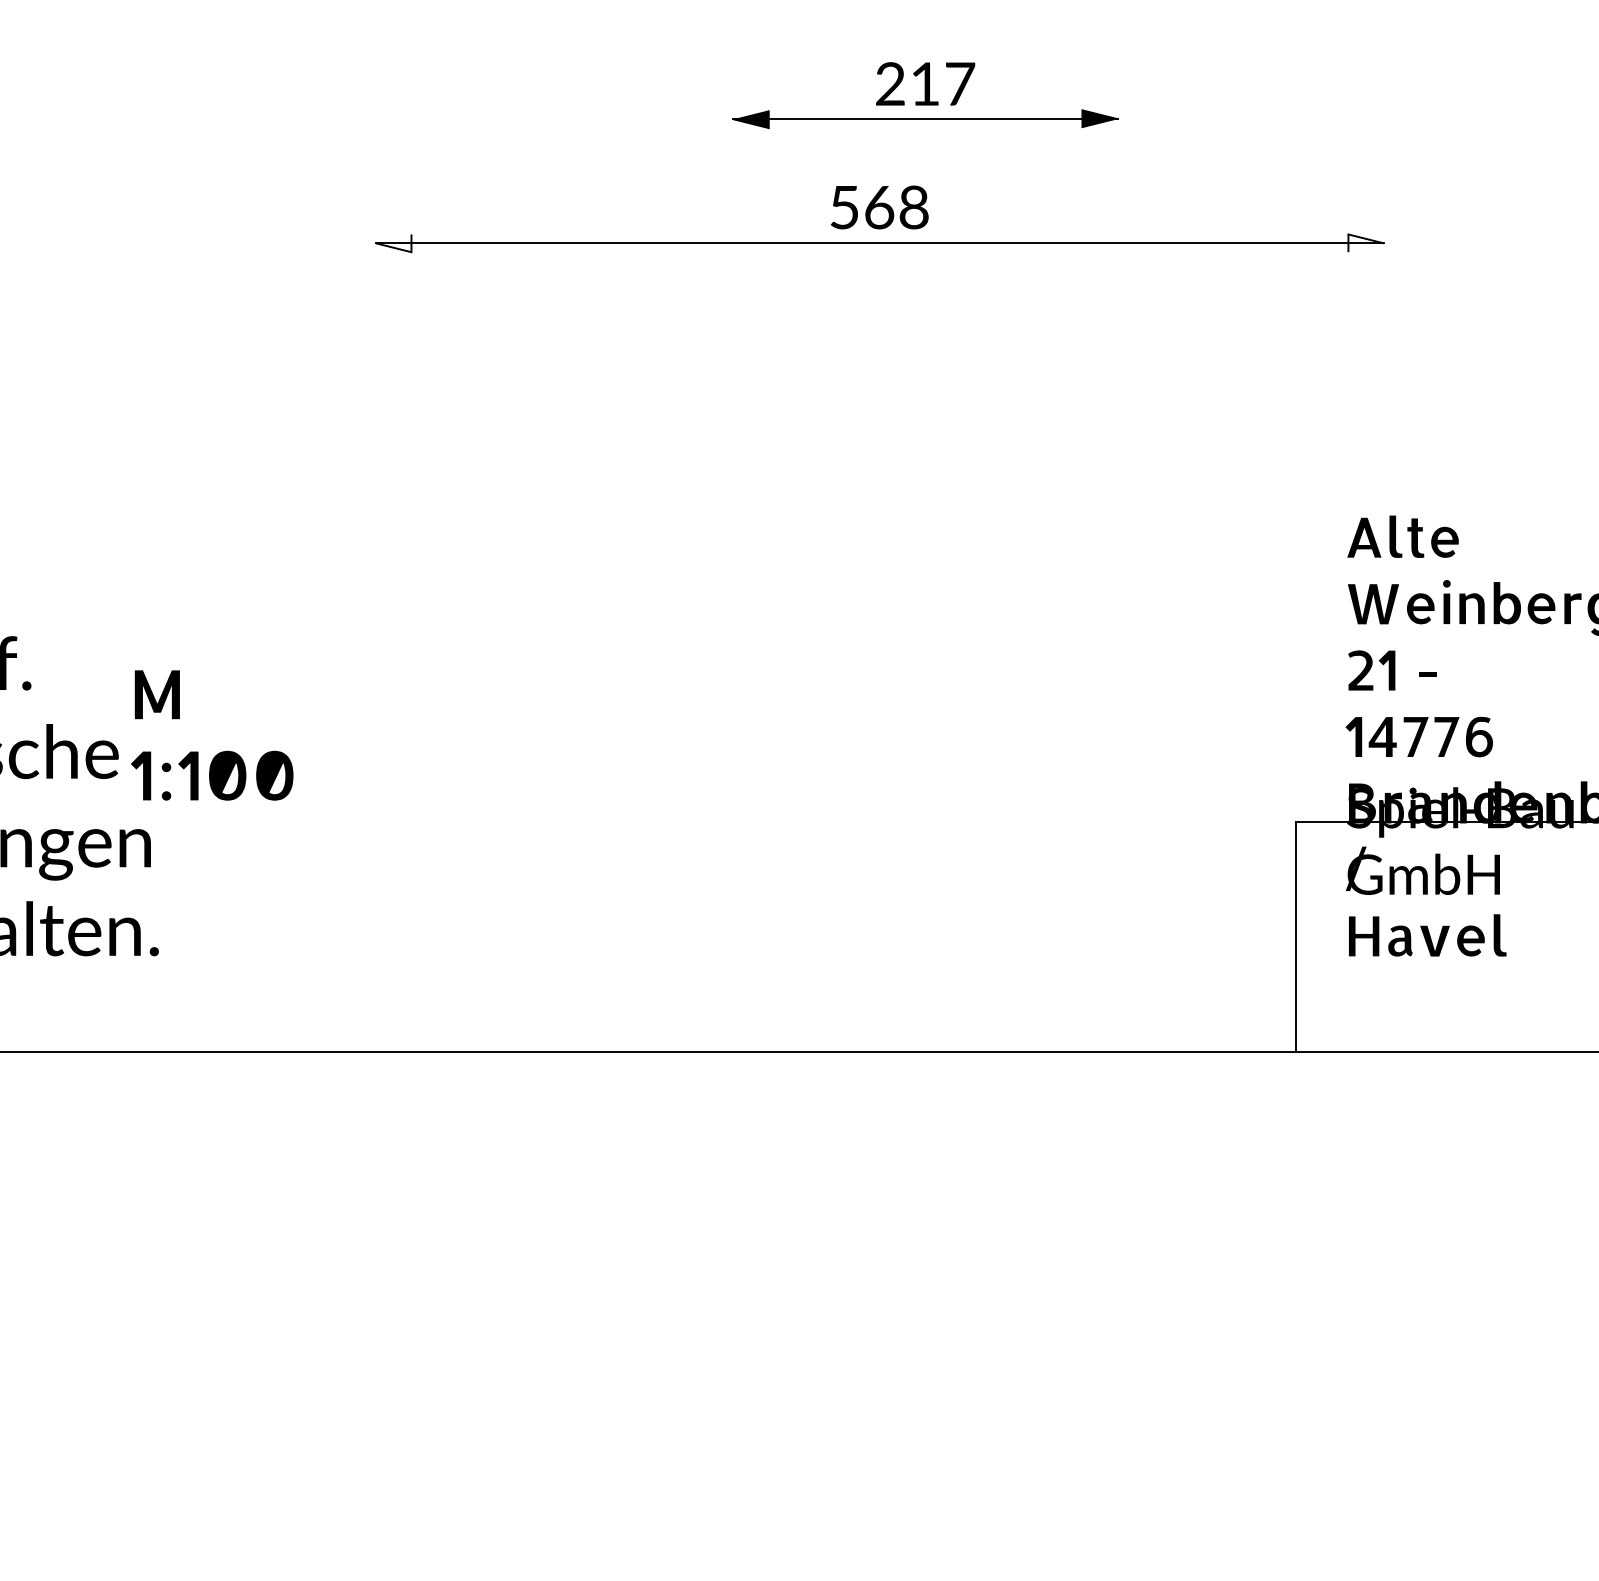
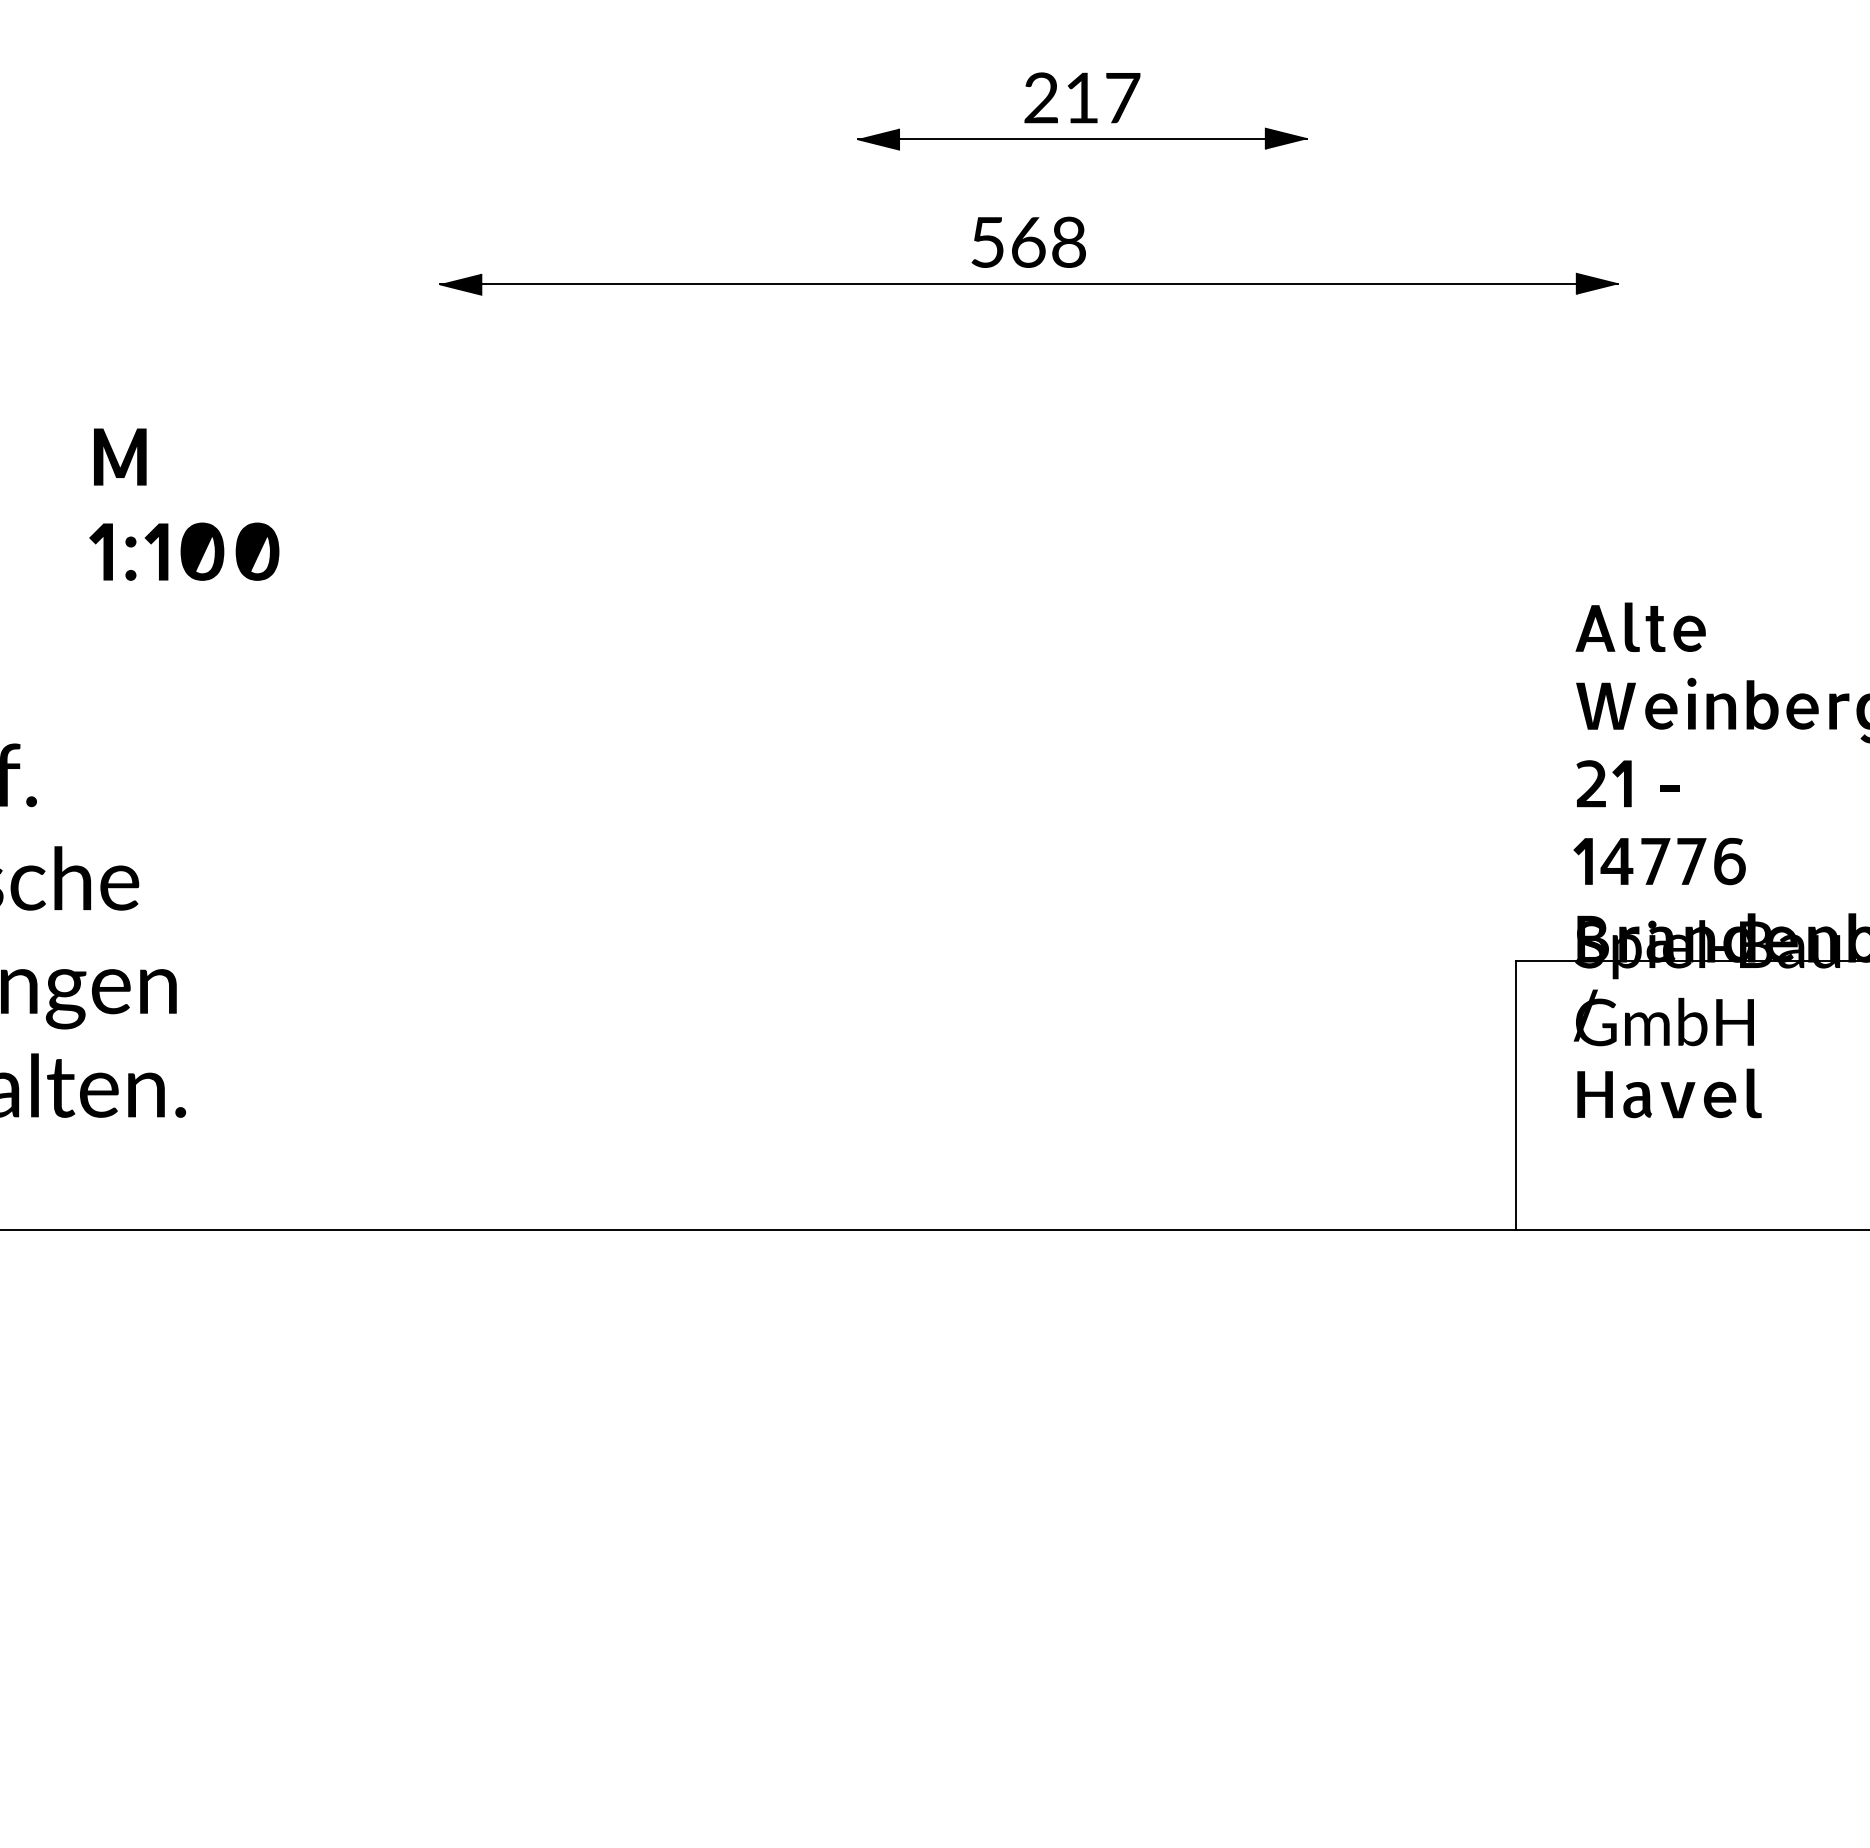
fill: (393, 242) -> (460, 283), added
fill: (1366, 242) -> (1597, 283), added
text: (212, 735) -> (184, 504), moved

